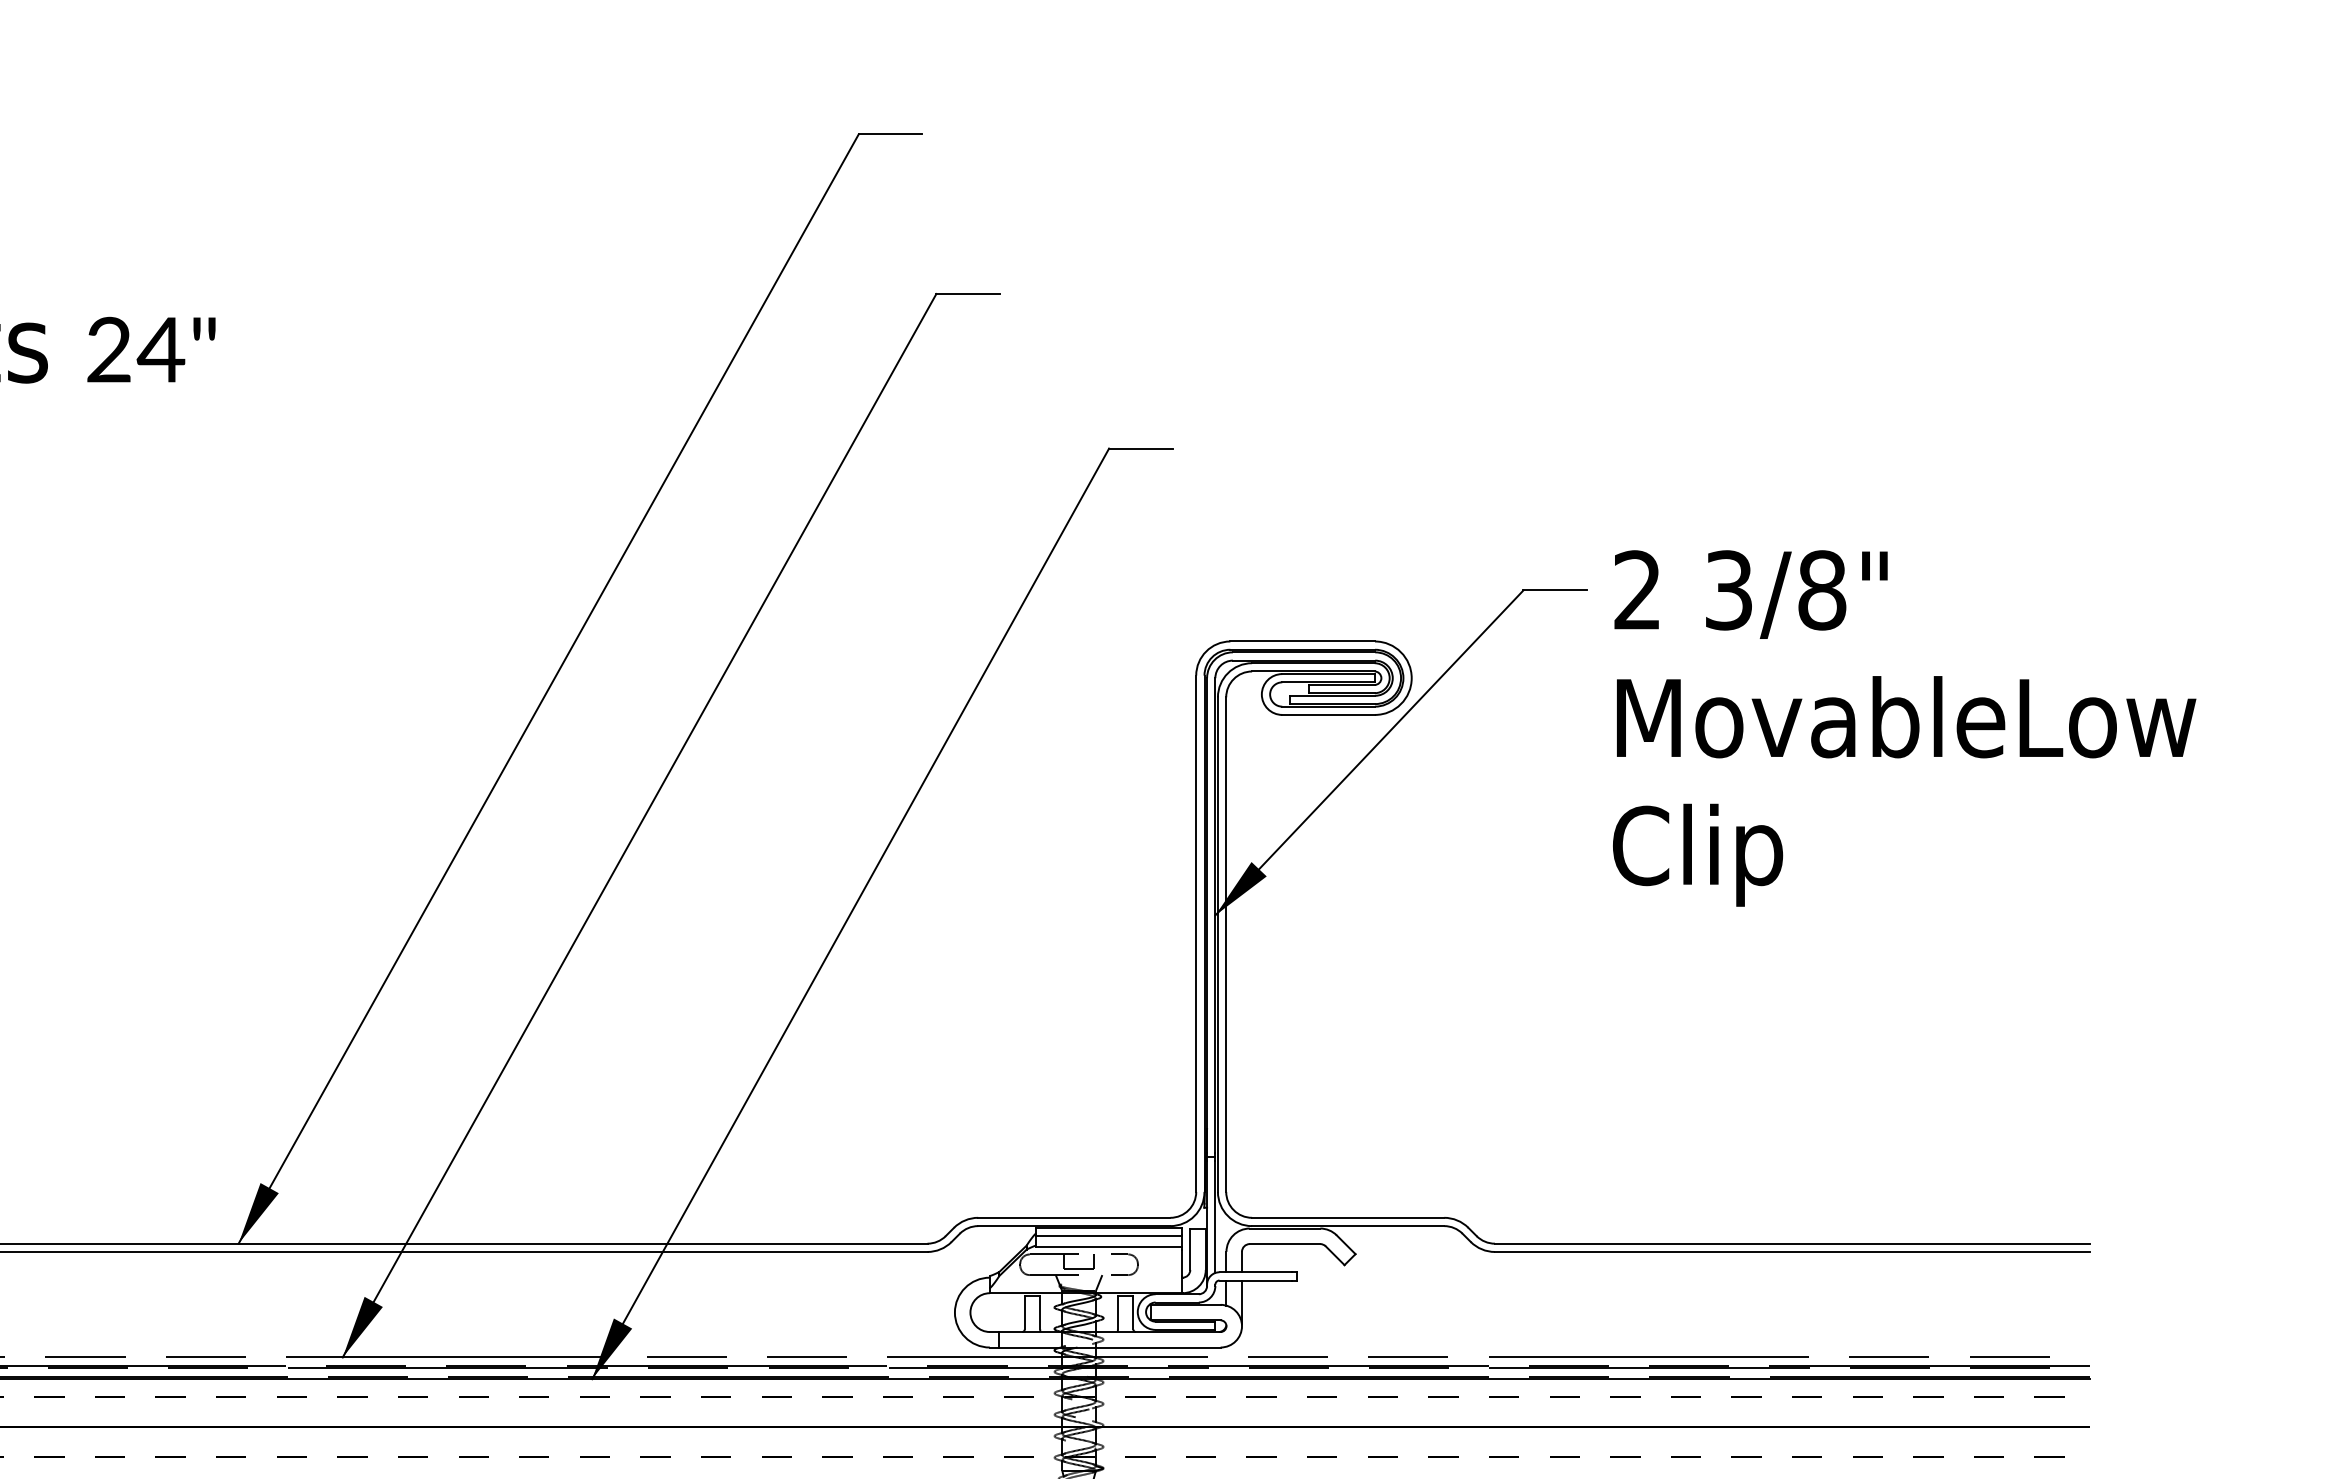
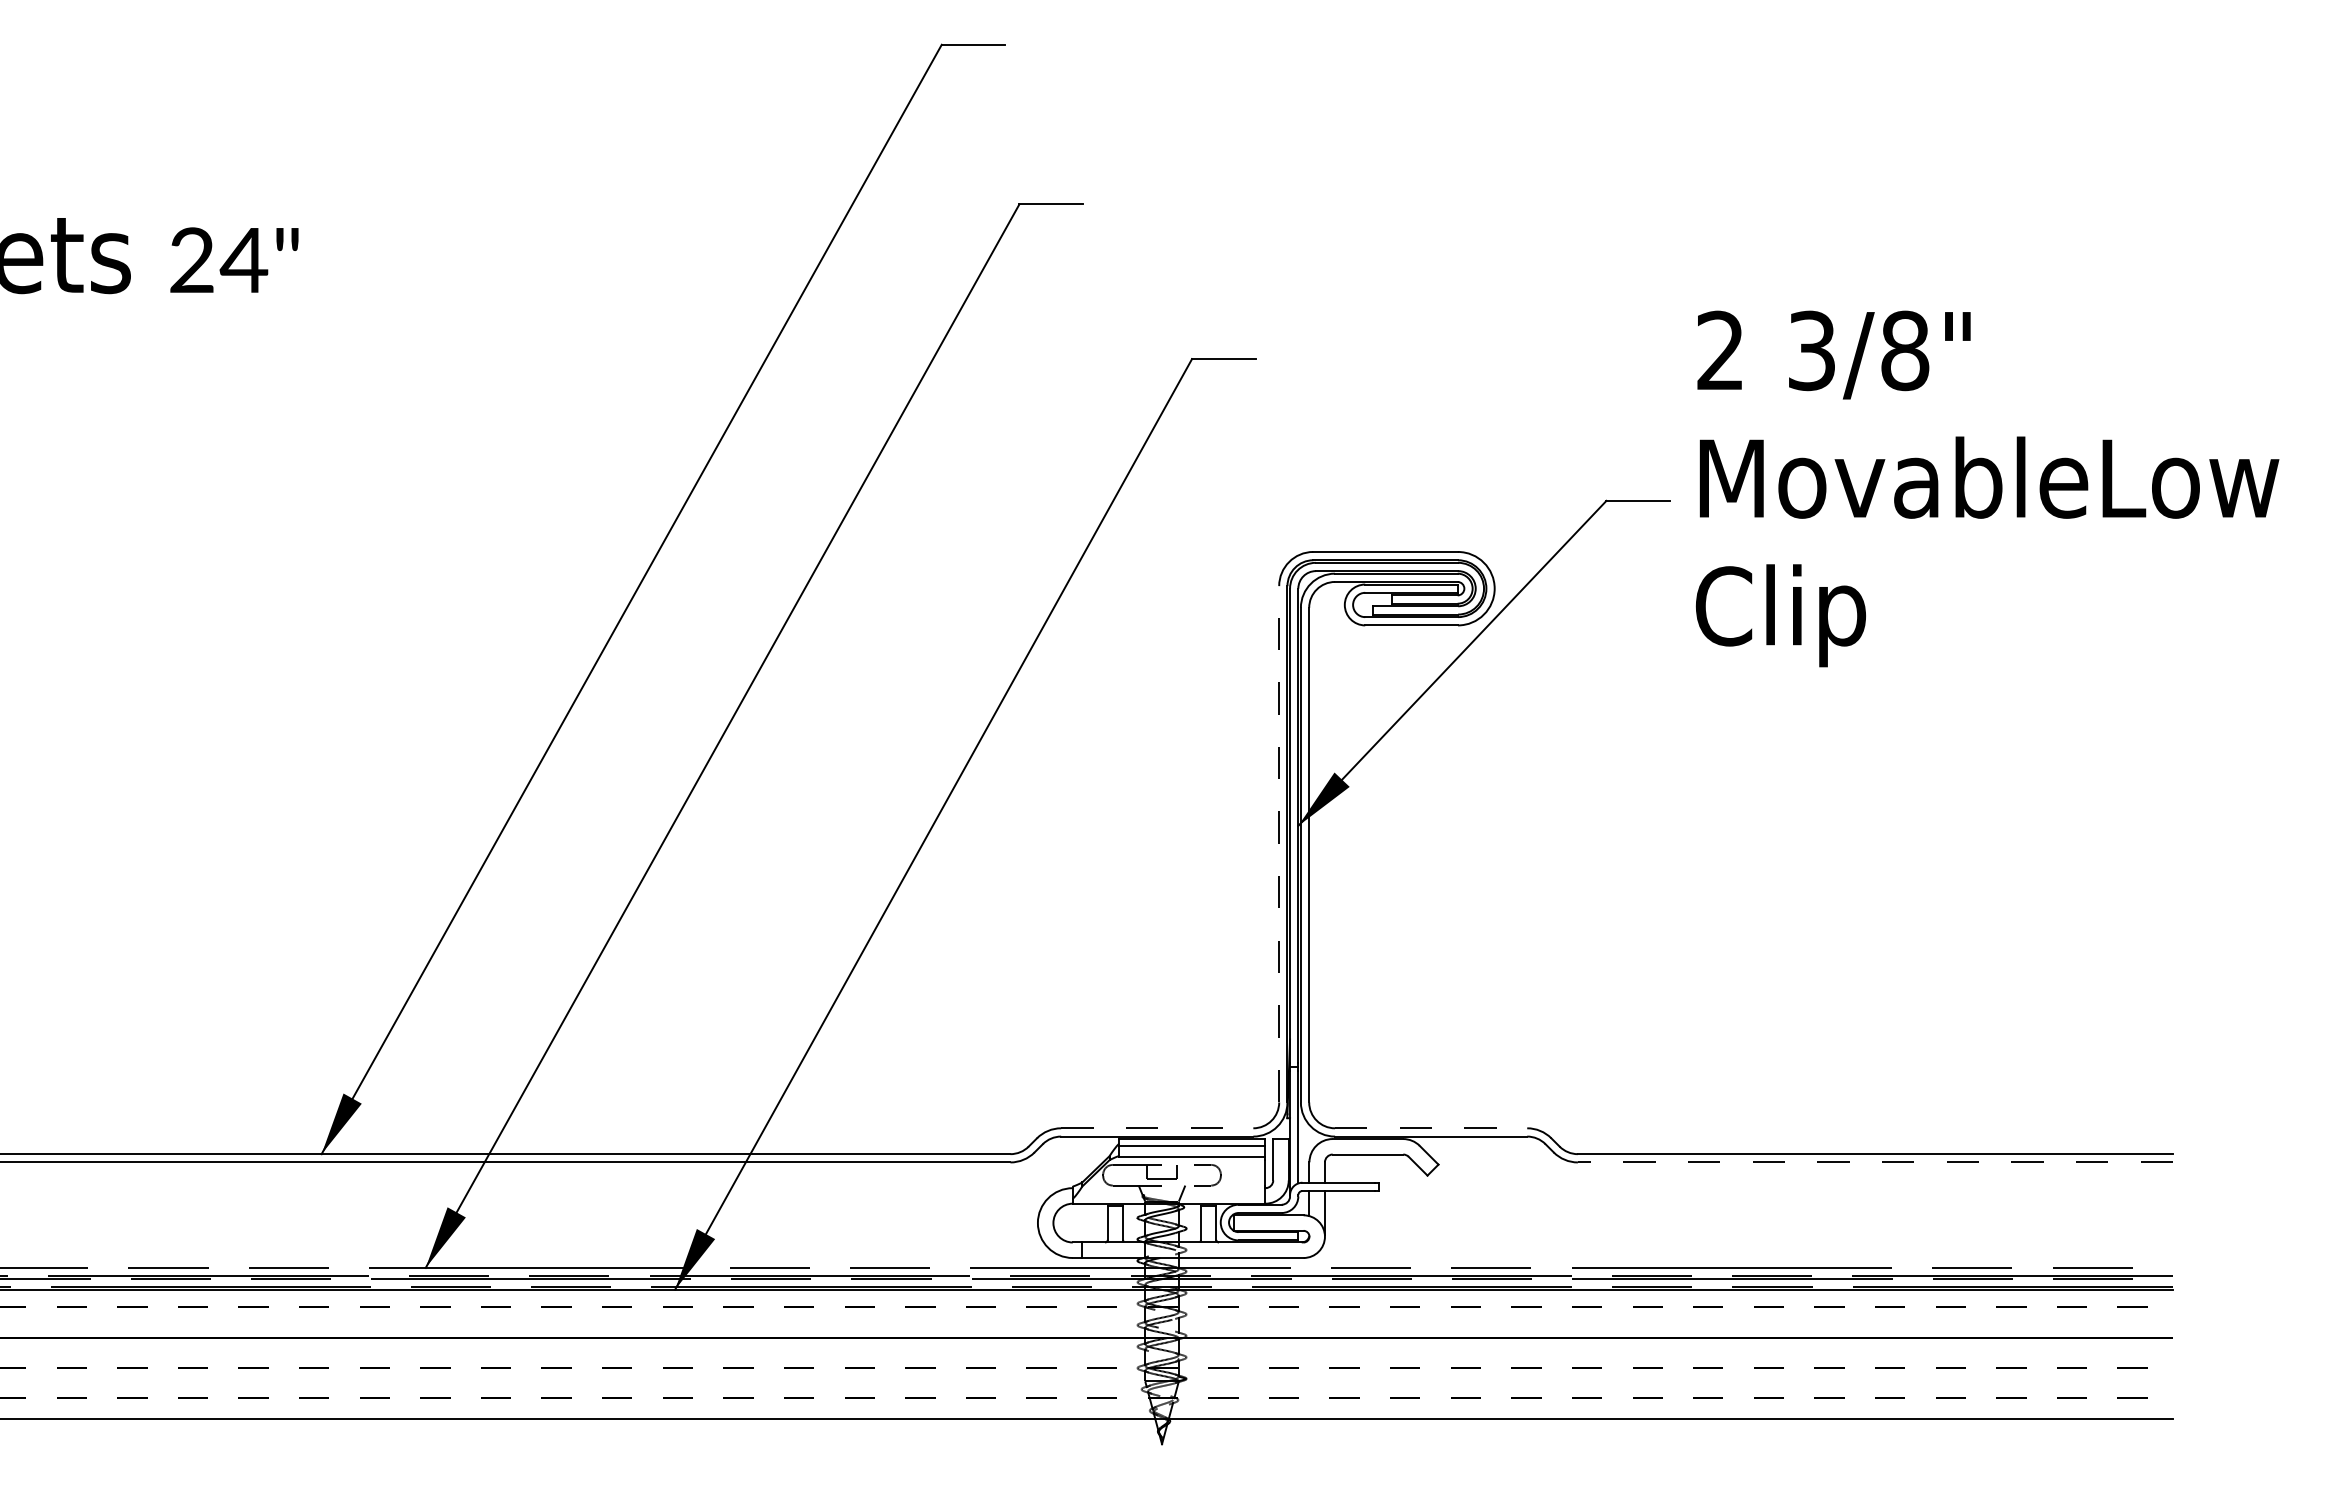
text: (1904, 728) -> (1987, 488), moved
line: (1196, 933) -> (1279, 843), solid -> dashed
line: (1074, 1218) -> (1157, 1128), solid -> dashed
line: (1348, 1218) -> (1431, 1128), solid -> dashed
line: (1791, 1252) -> (1874, 1162), solid -> dashed

